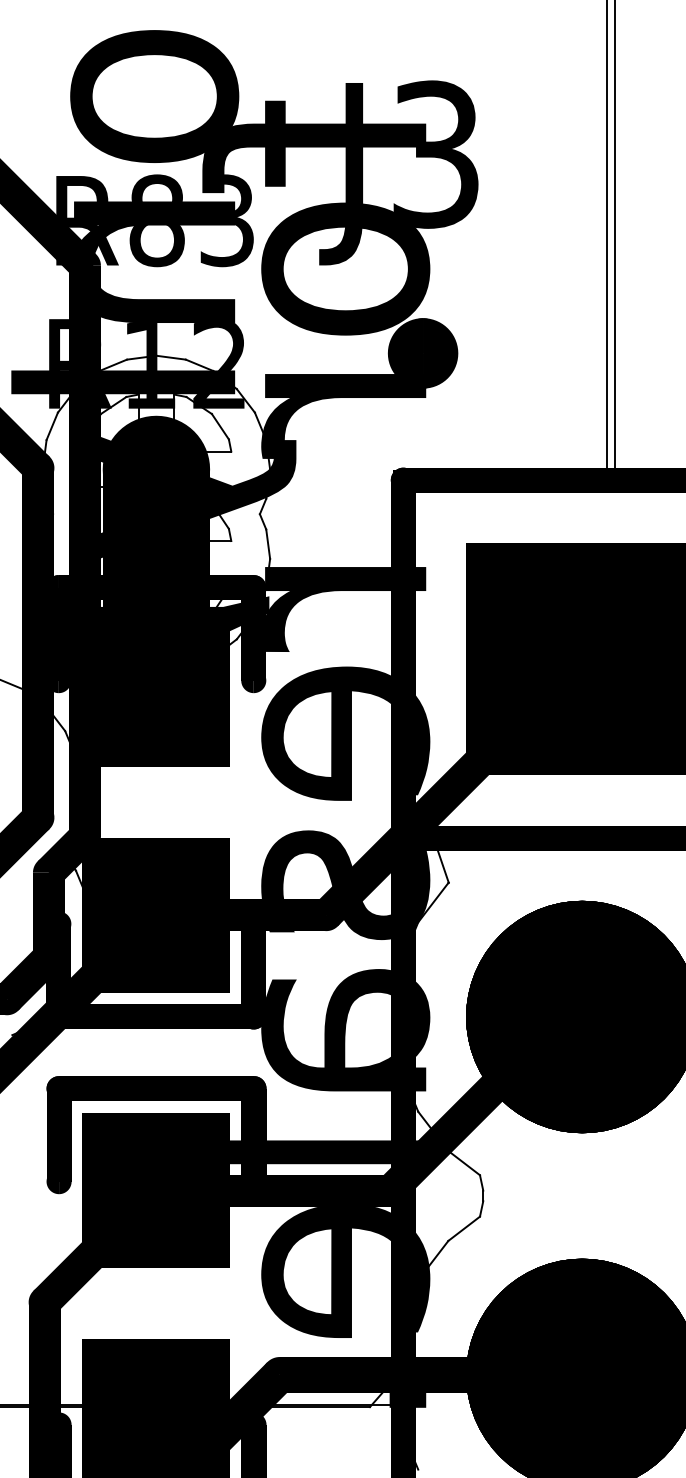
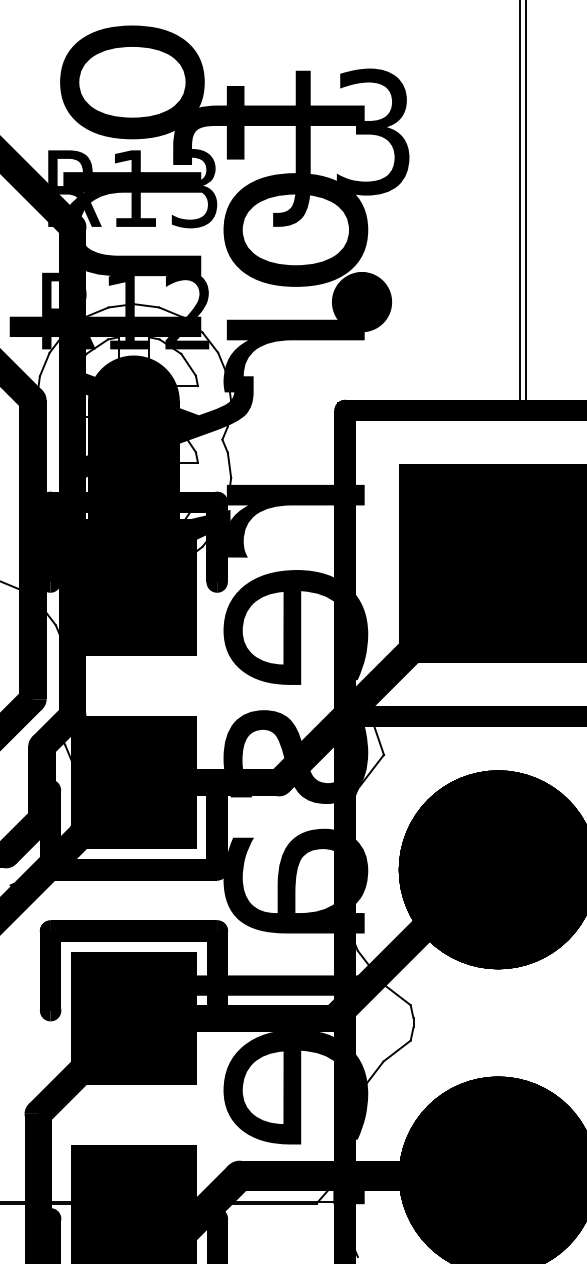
text: (156, 220) -> (133, 188), R83 -> R13

